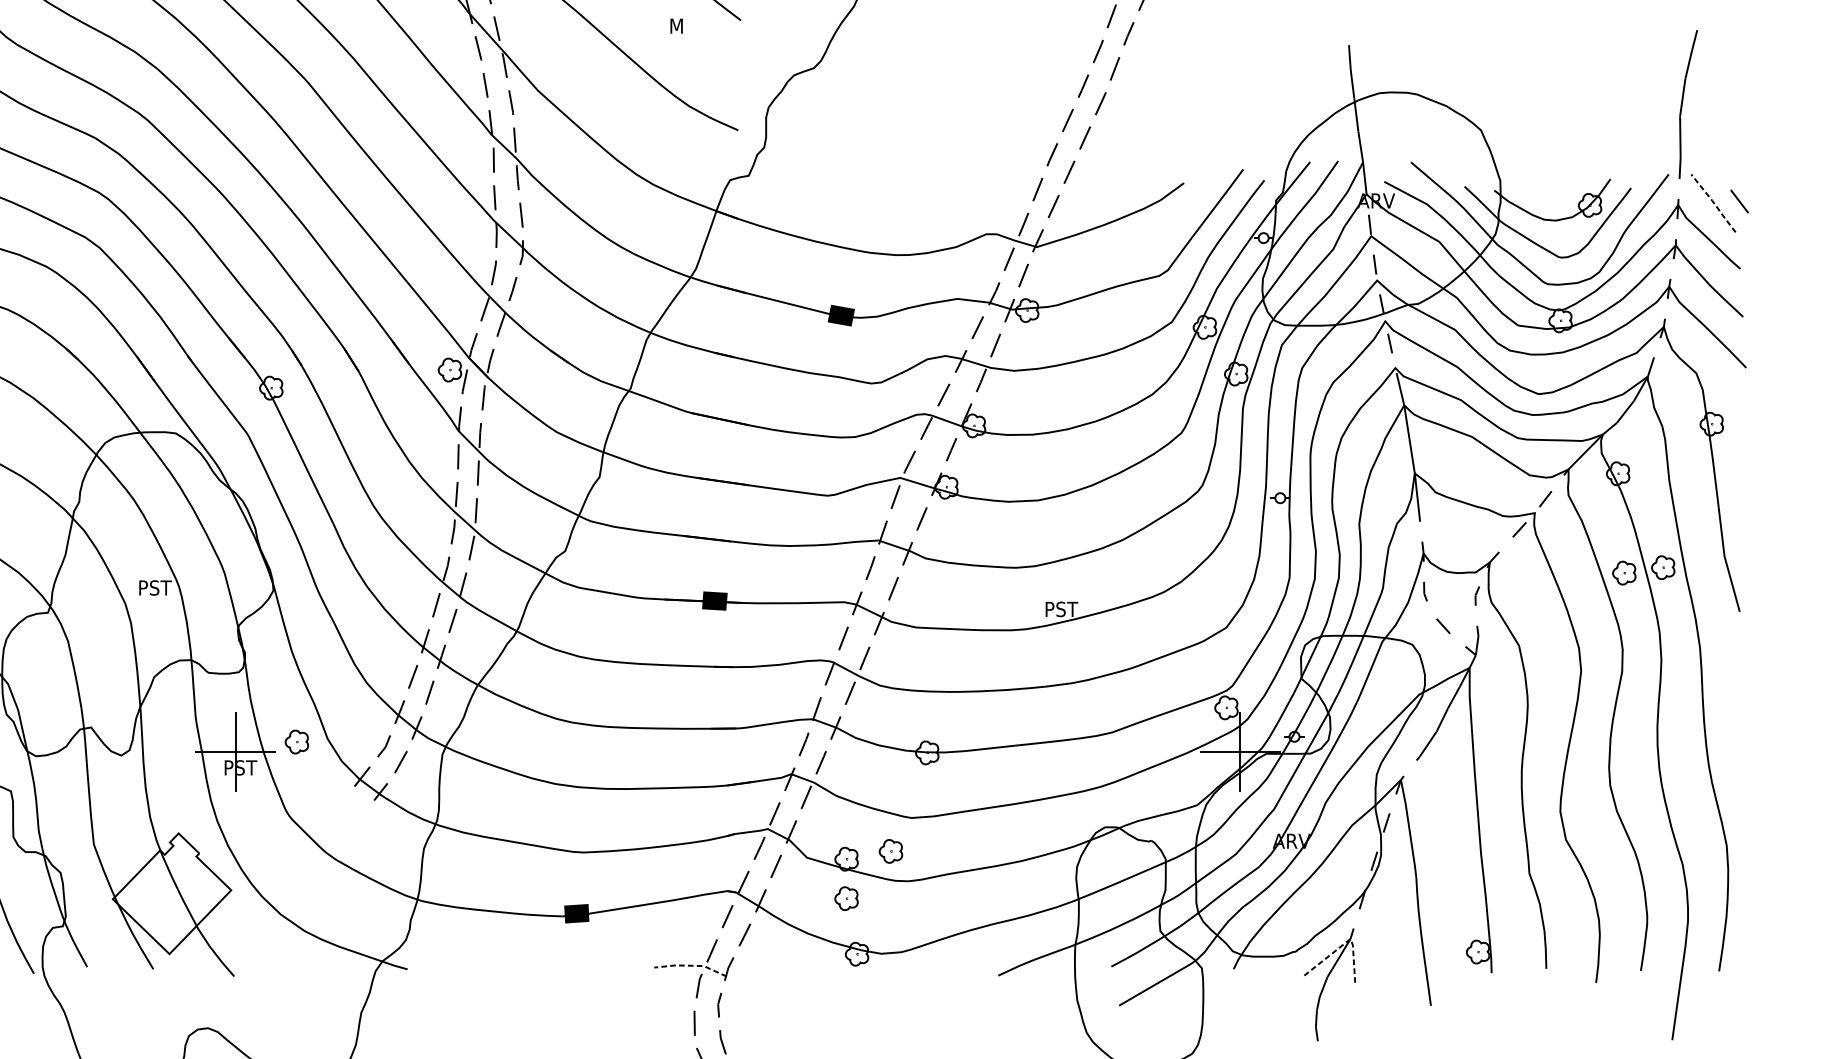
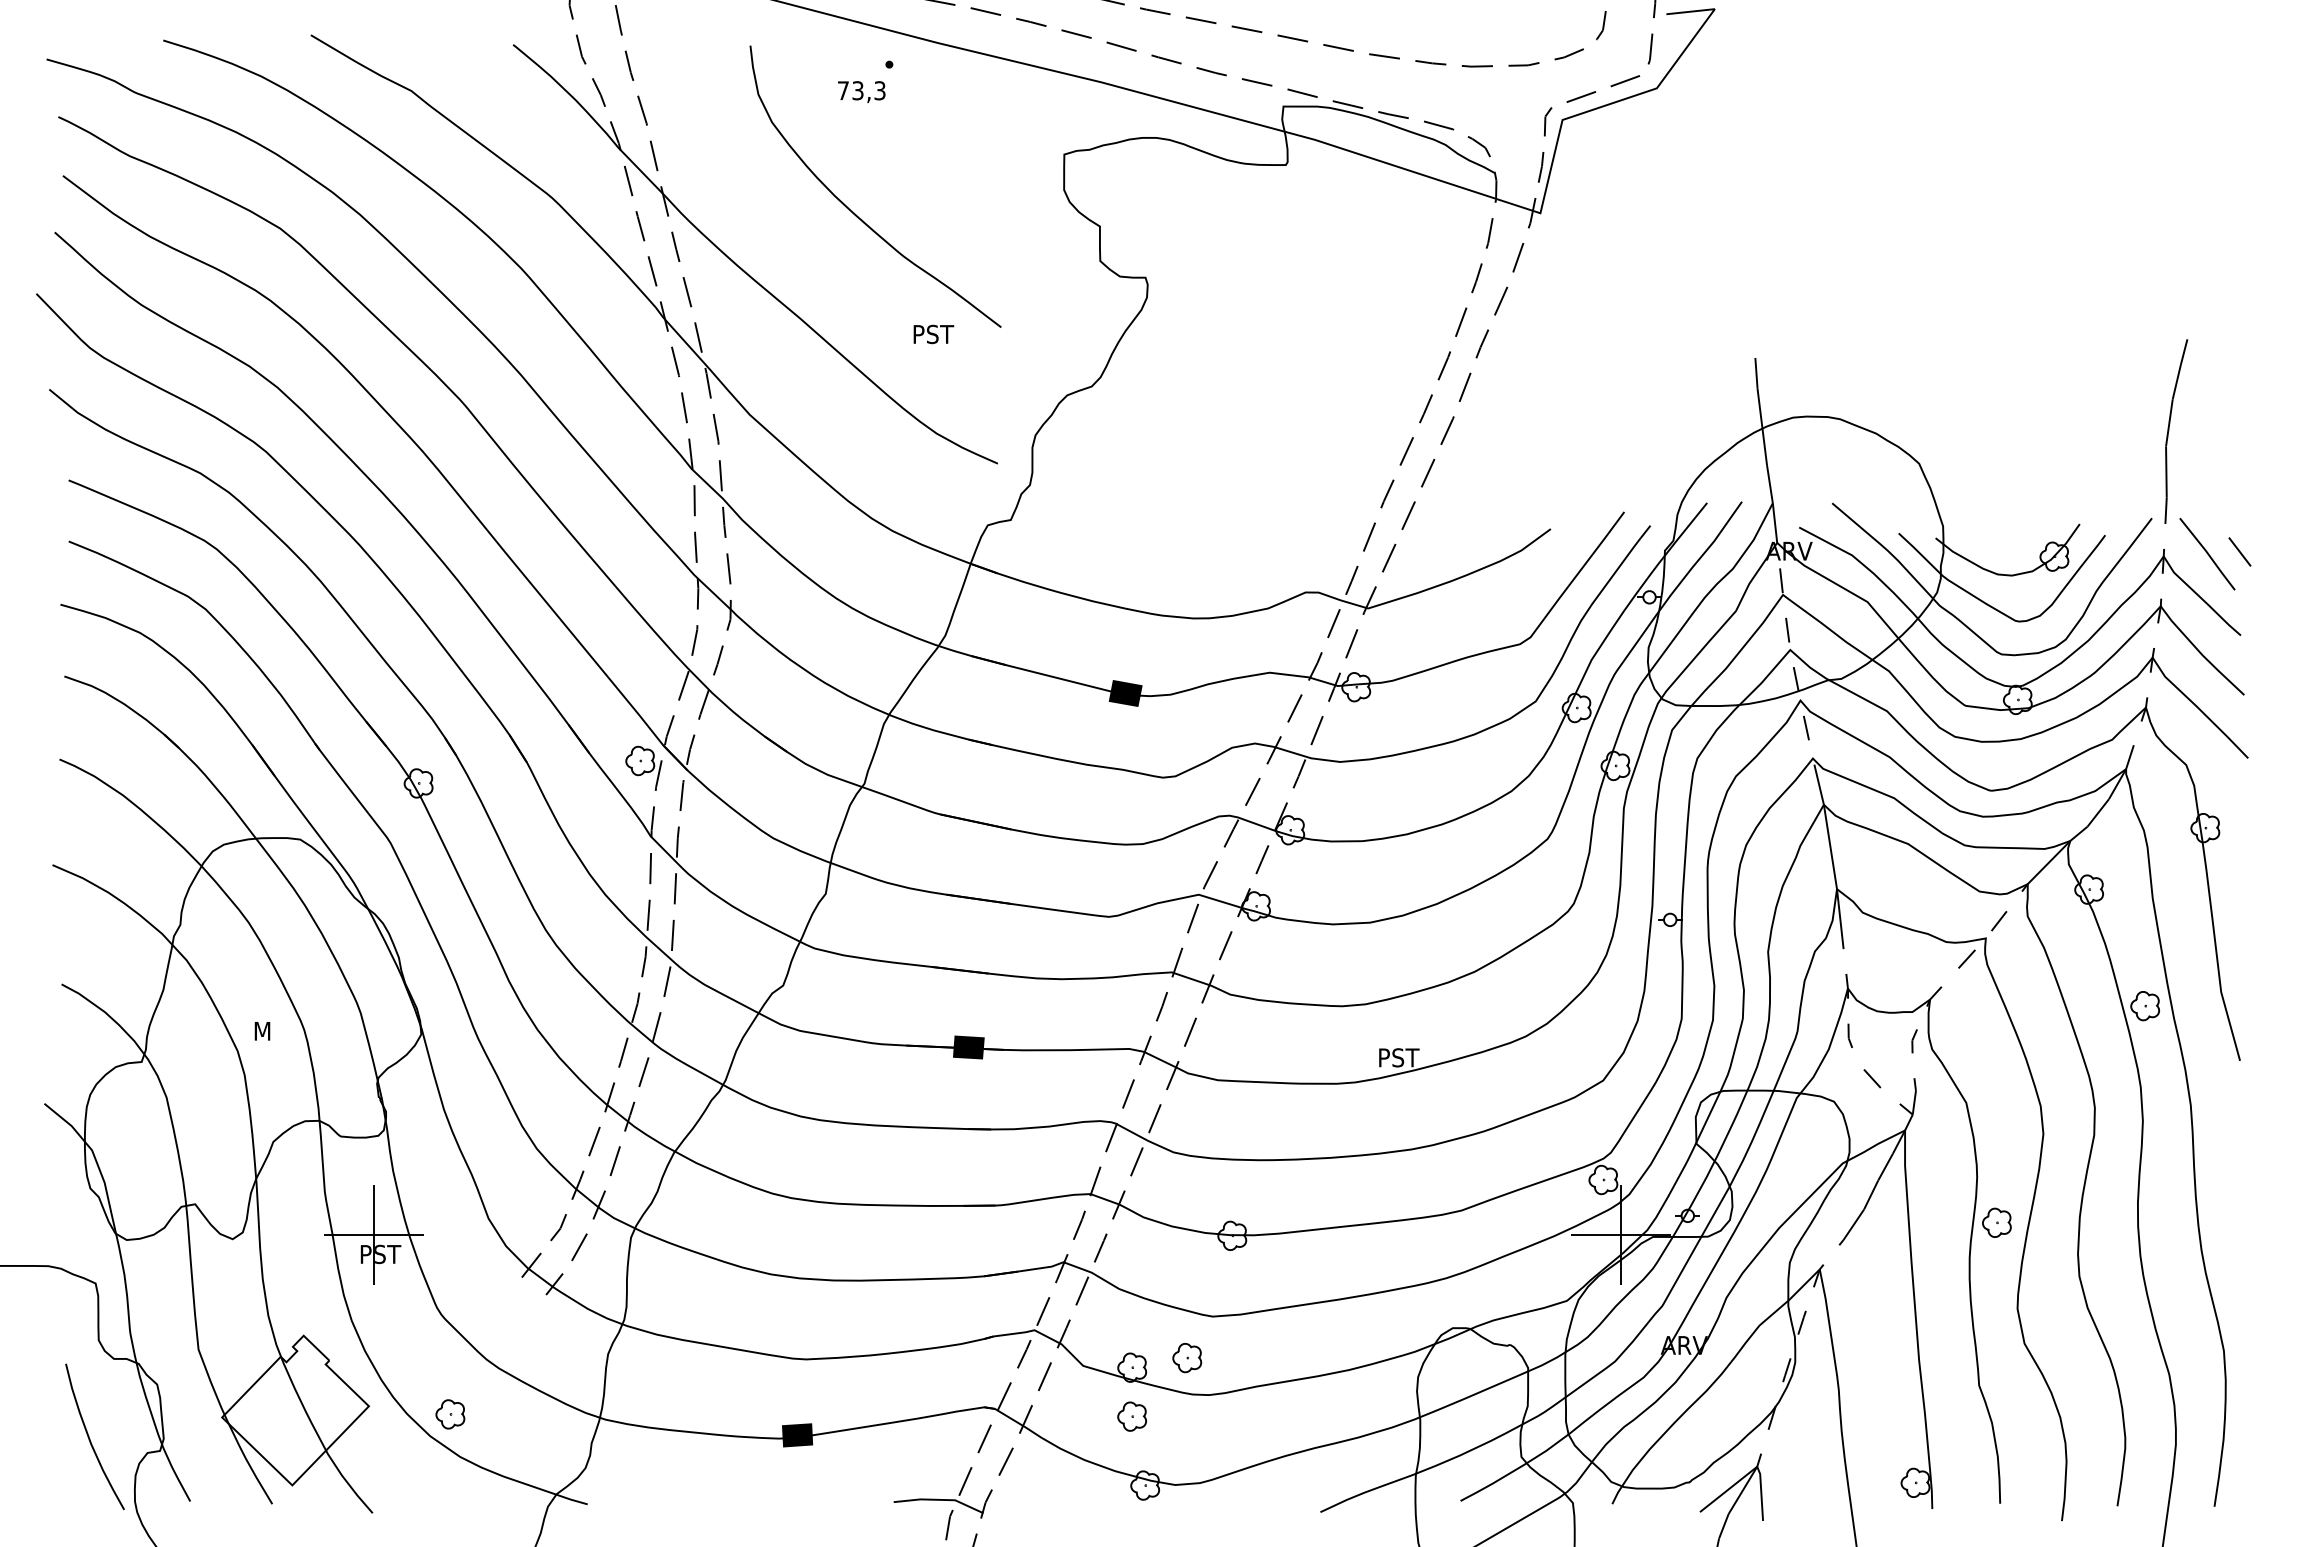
text: (688, 26) -> (935, 334), M -> PST
line: (1714, 203) -> (2208, 554), dashed -> solid
part: (1624, 572) -> (1996, 1222), moved
text: (156, 587) -> (276, 1030), PST -> M
part: (297, 742) -> (450, 1414), moved
line: (1345, 942) -> (1751, 1471), dashed -> solid
line: (692, 965) -> (940, 1499), dashed -> solid

